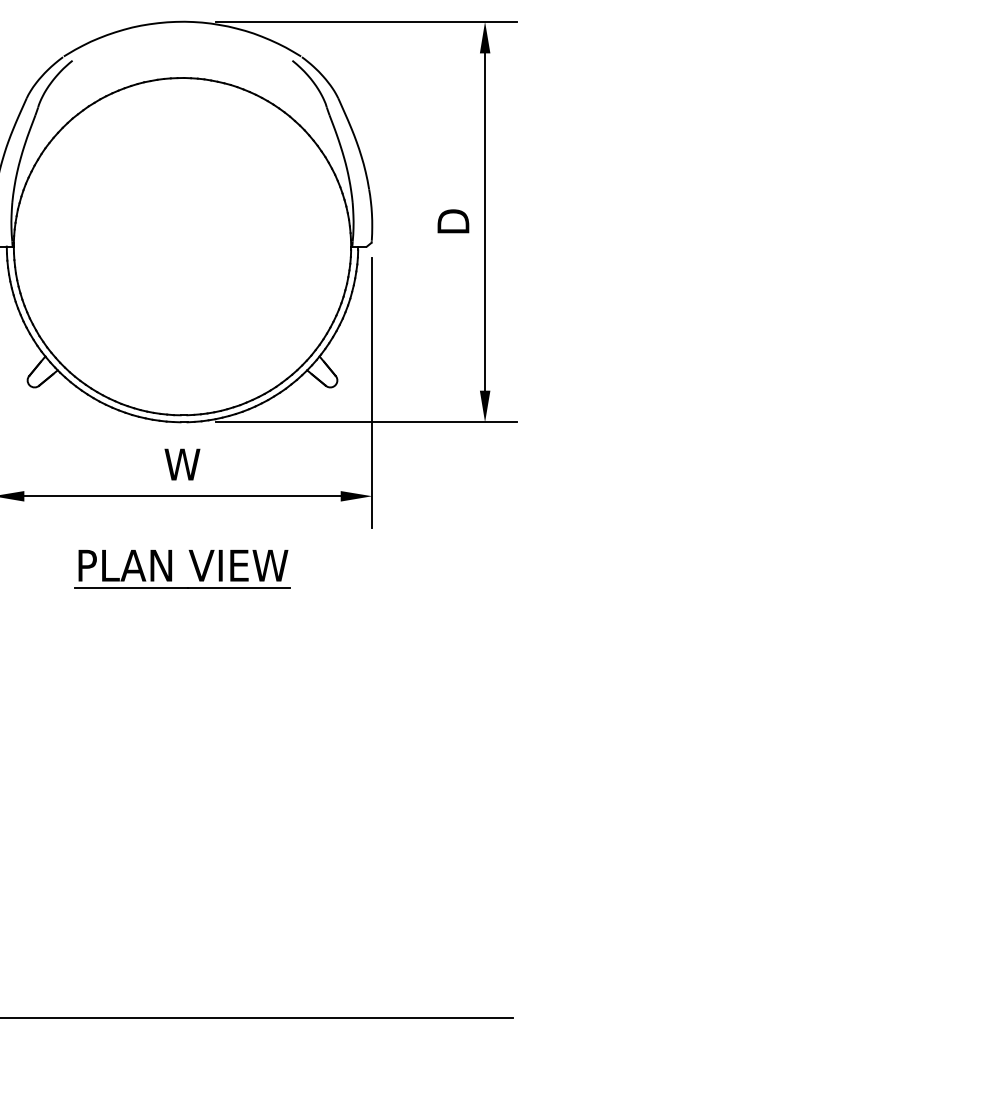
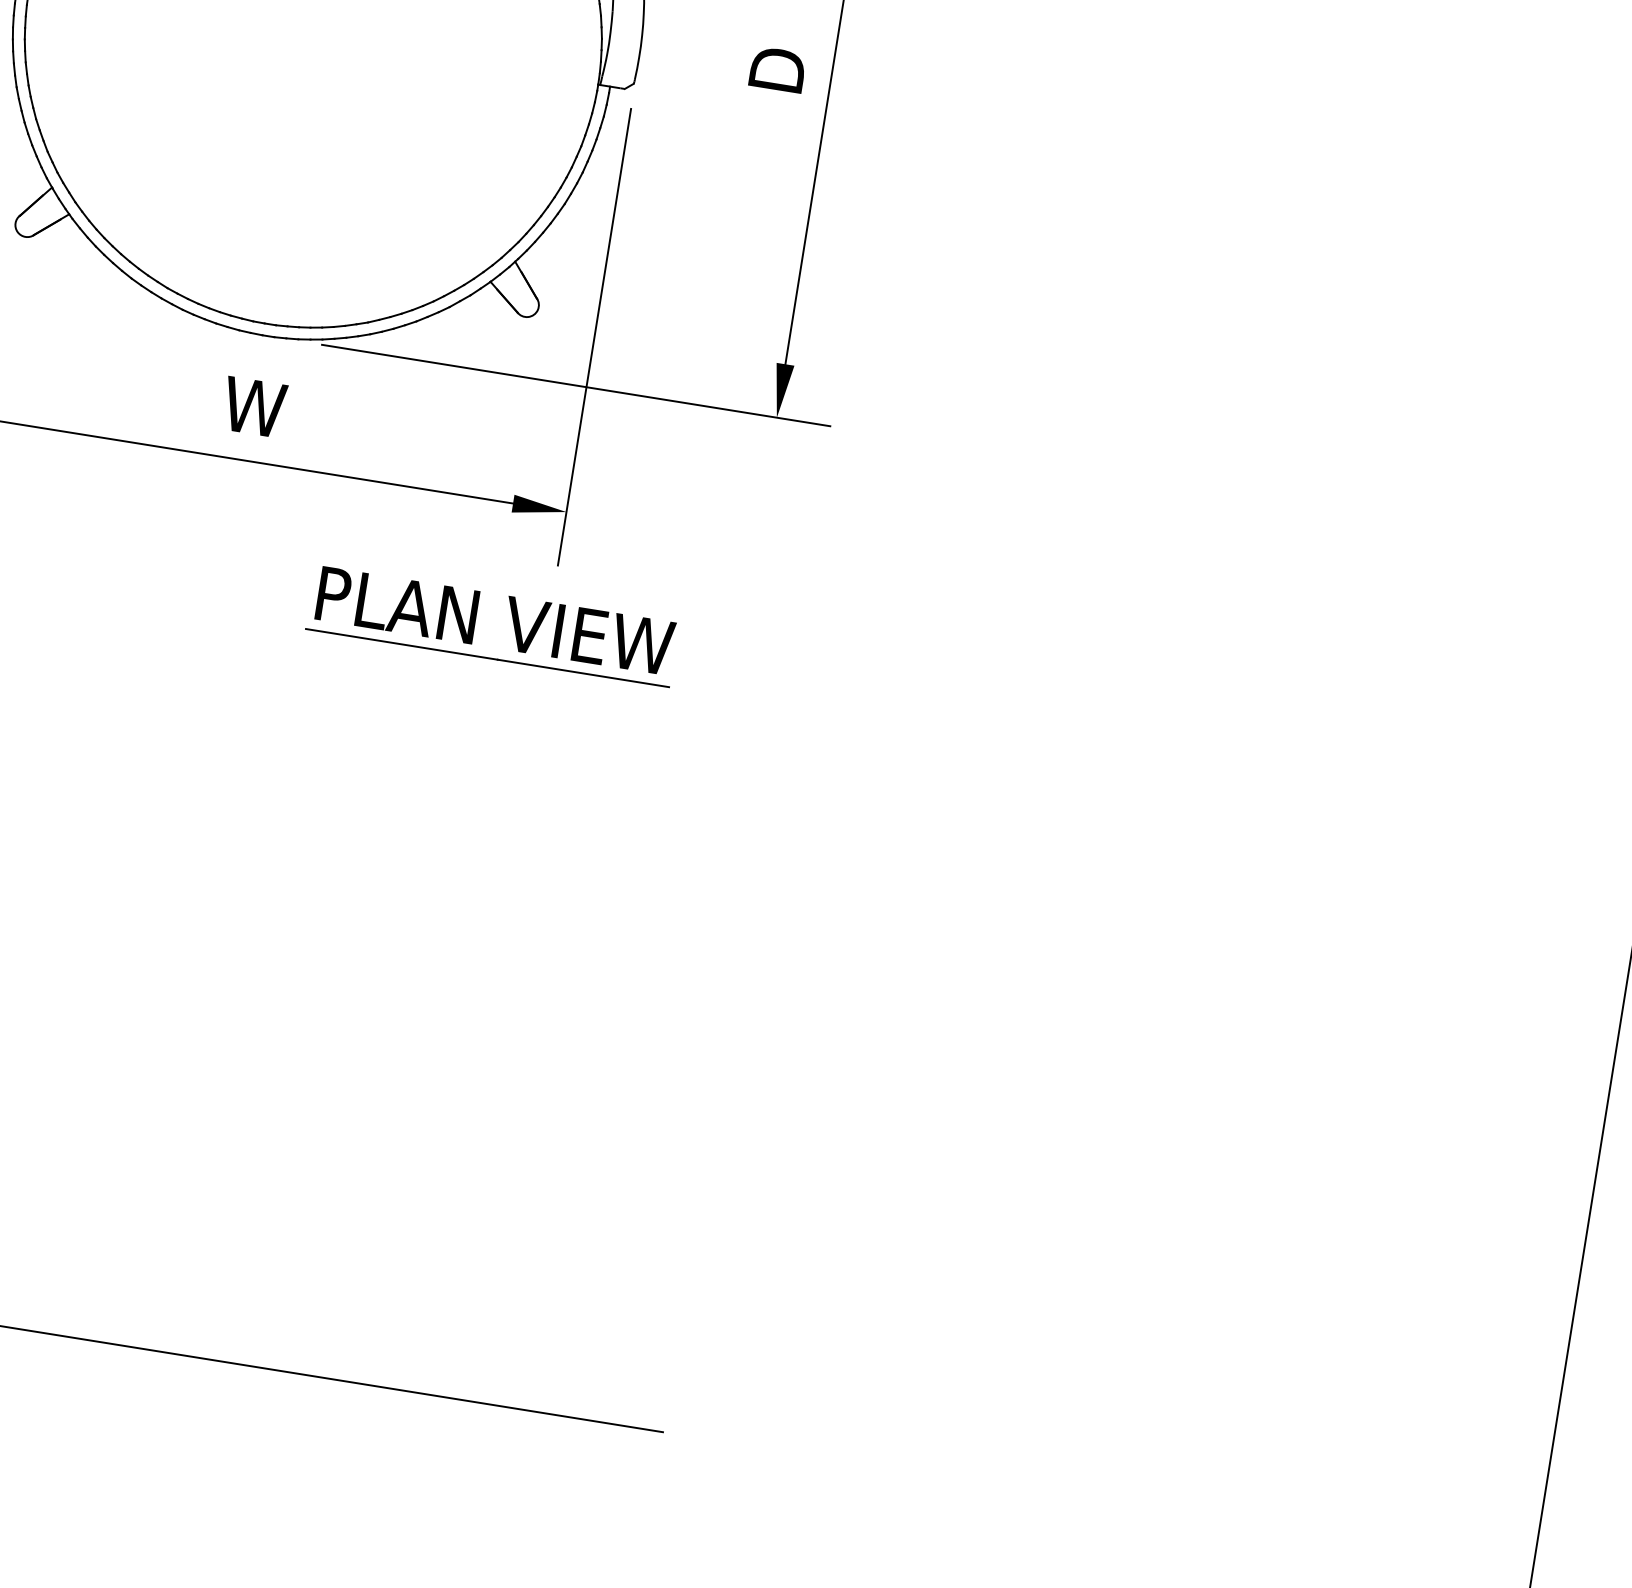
part: (172, 569) -> (475, 624), moved

